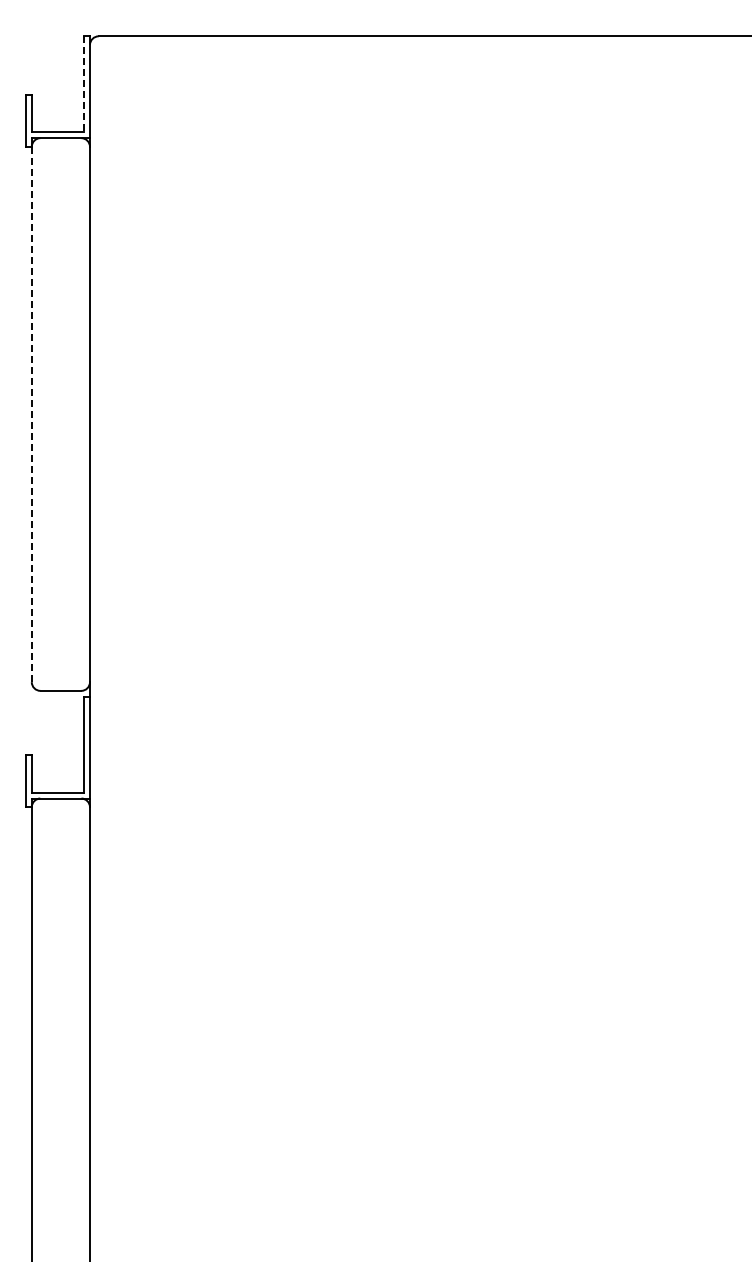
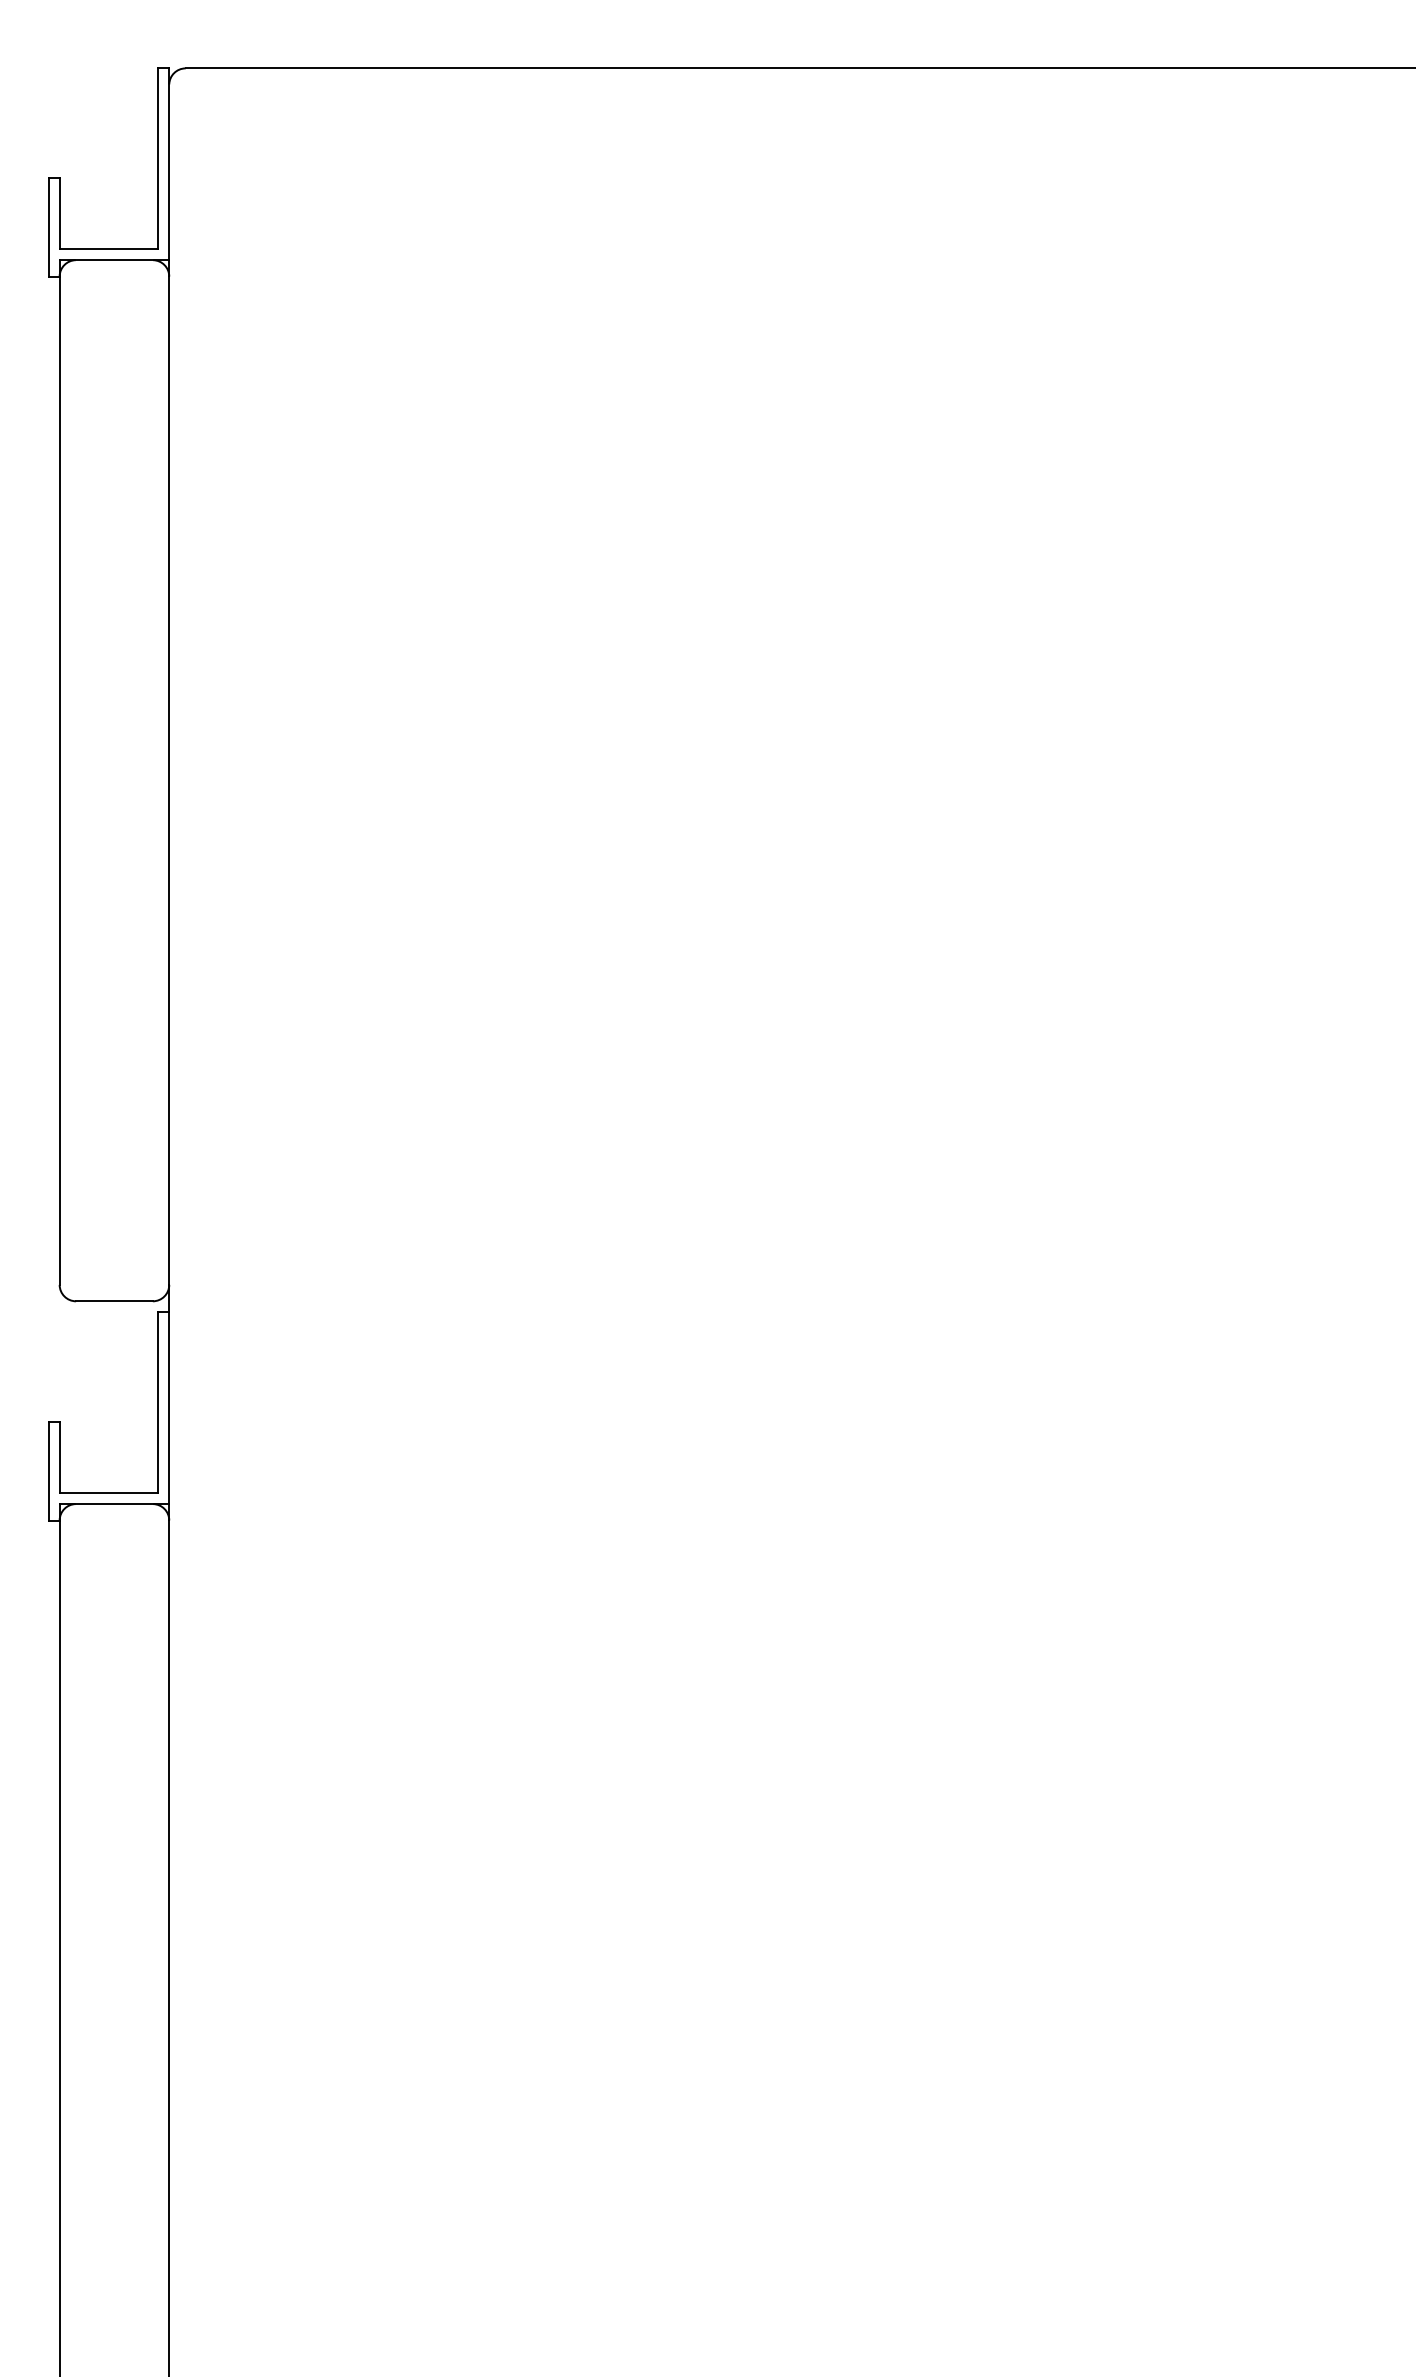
line: (84, 84) -> (158, 159), dashed -> solid
line: (31, 414) -> (59, 780), dashed -> solid

